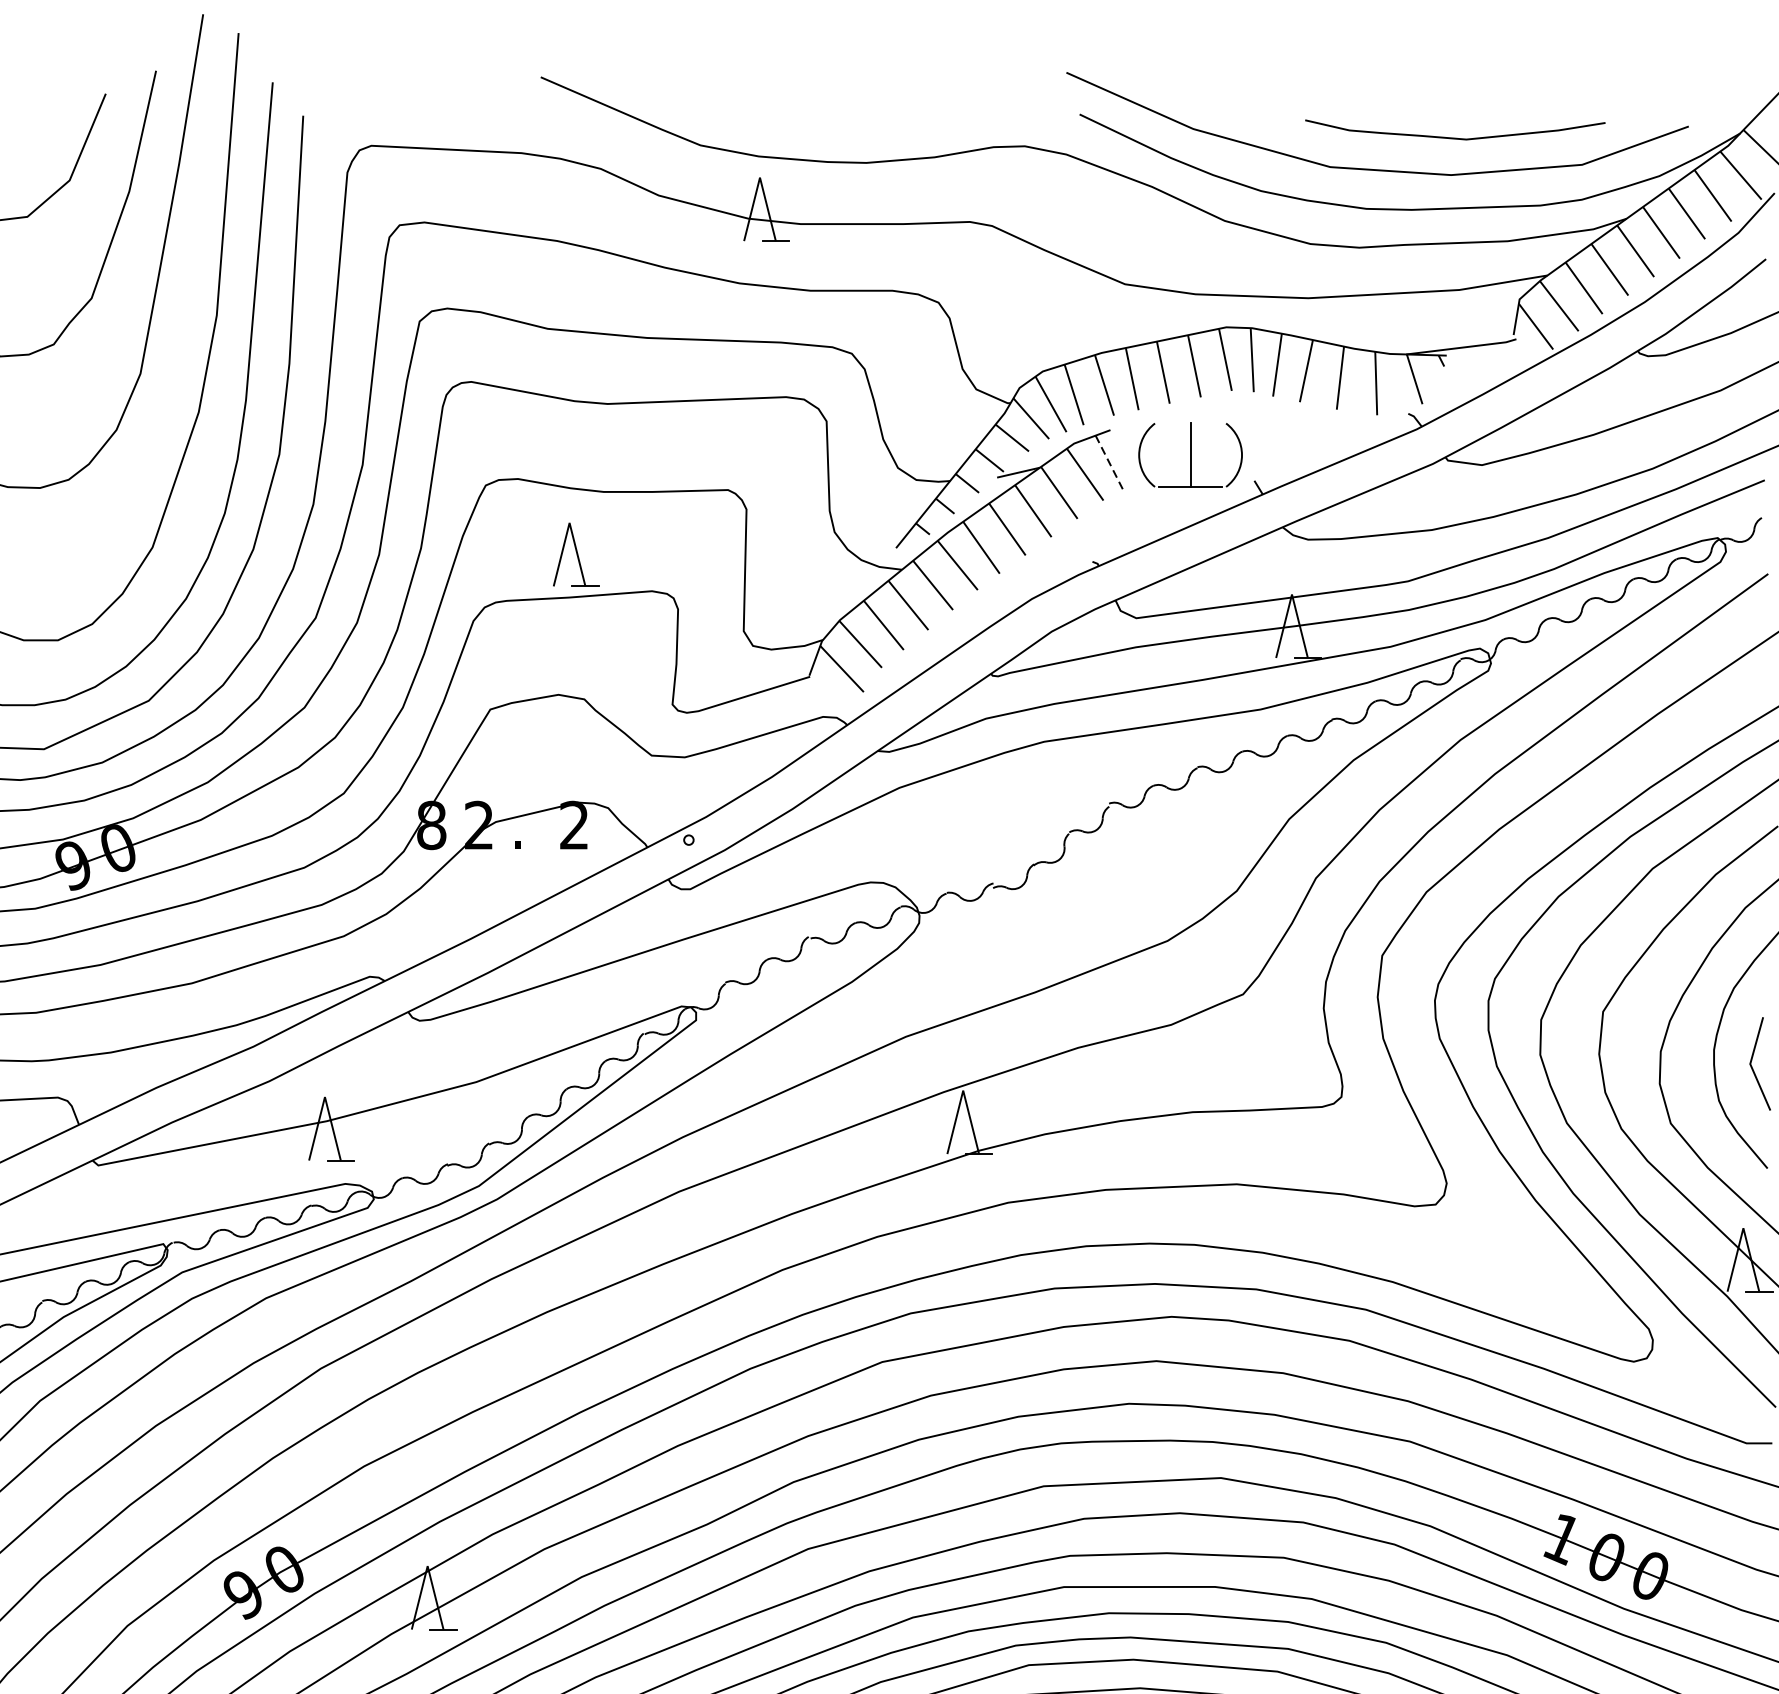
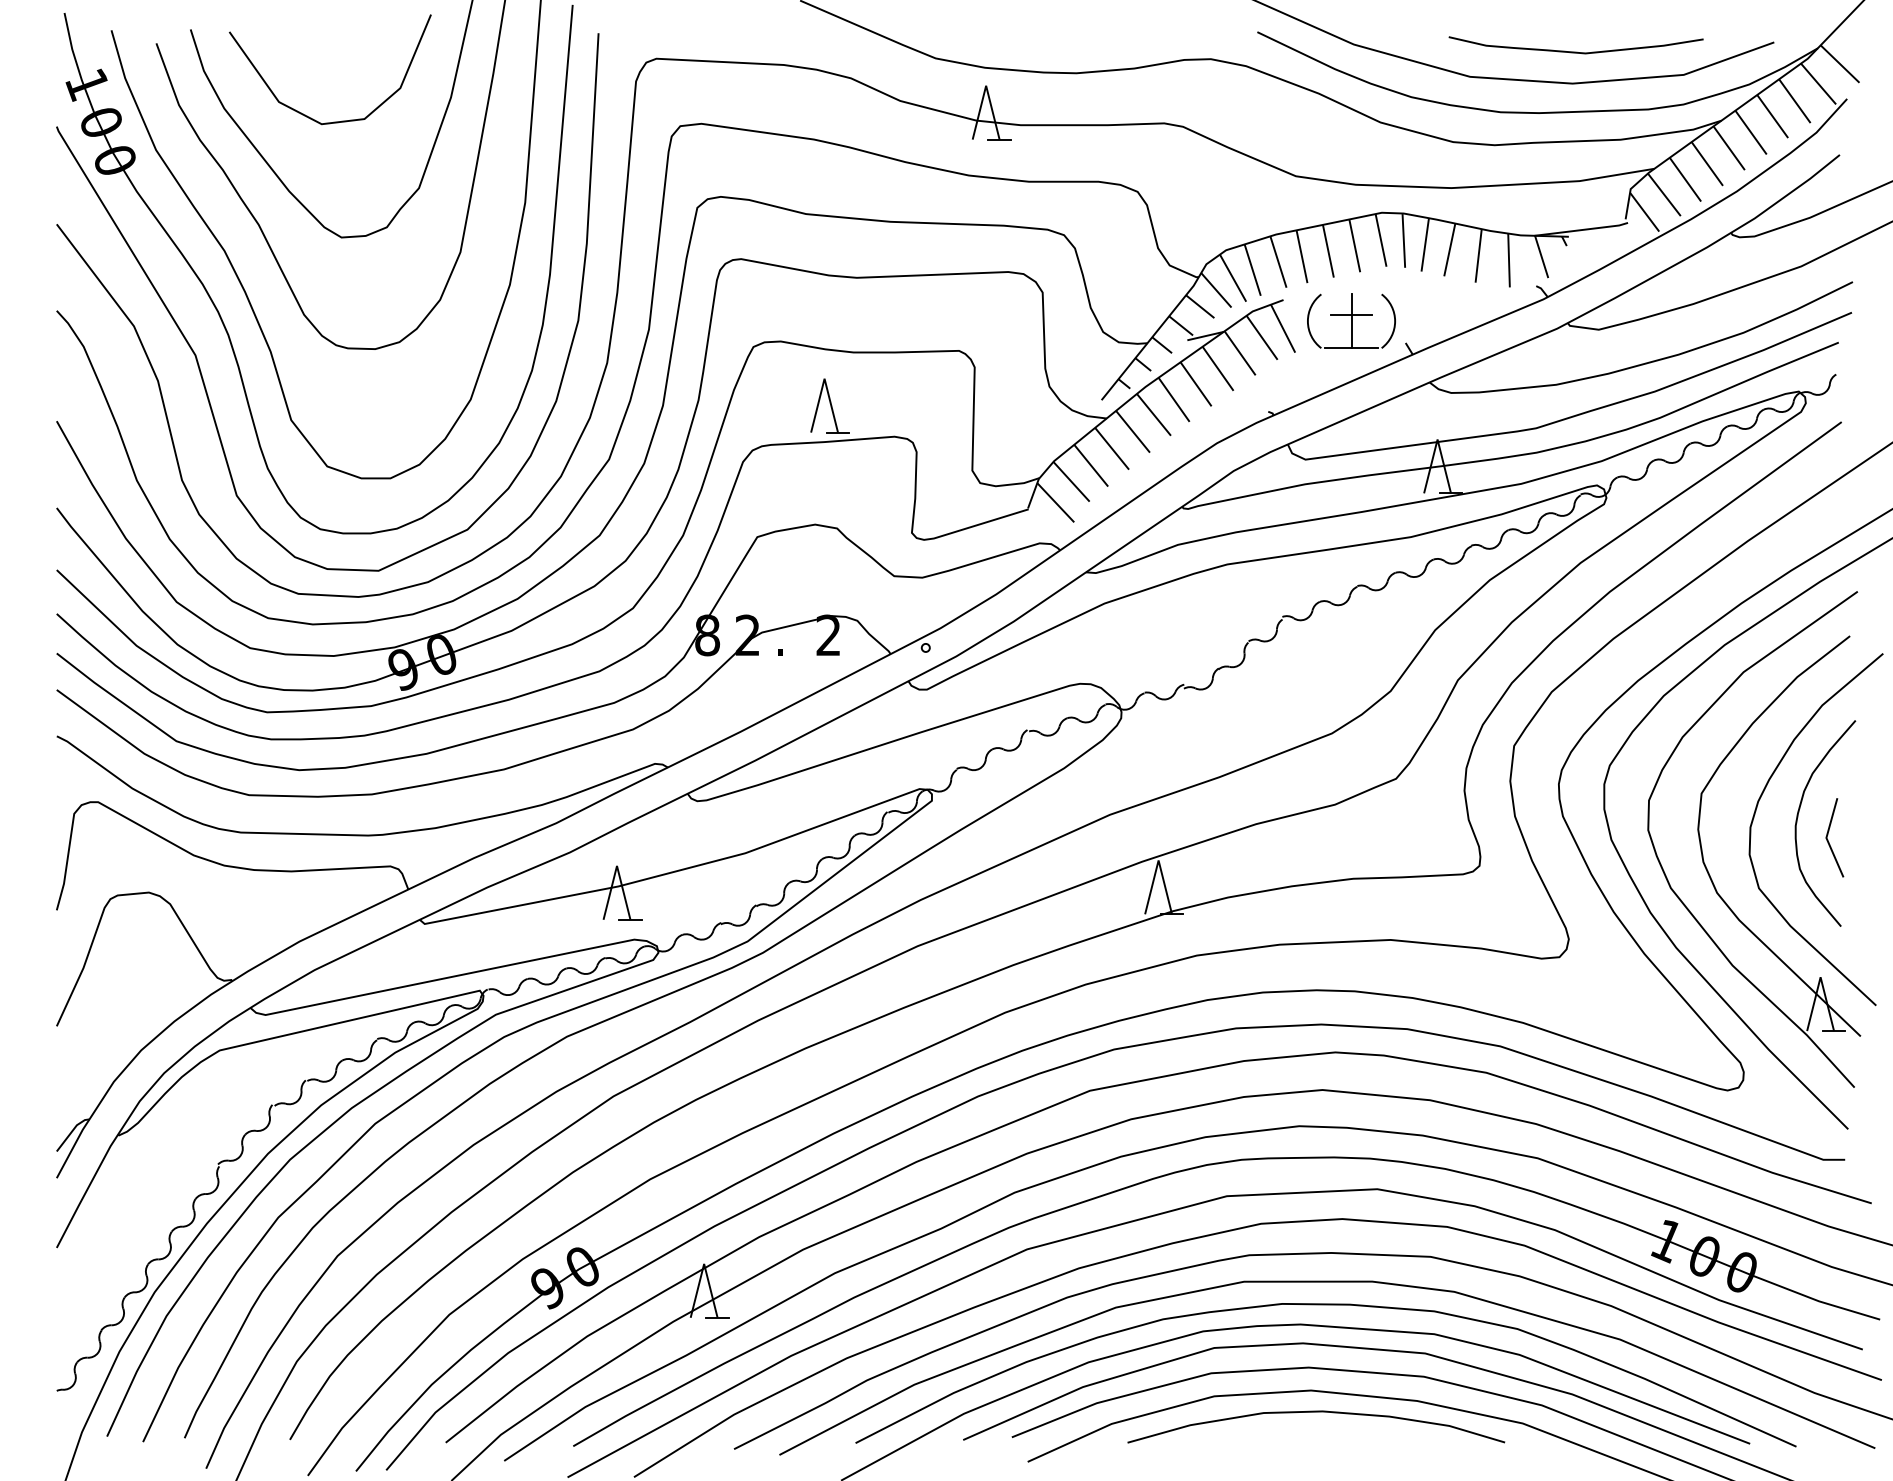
line: (1190, 447) -> (1351, 314), added
line: (1110, 463) -> (1283, 328), dashed -> solid

